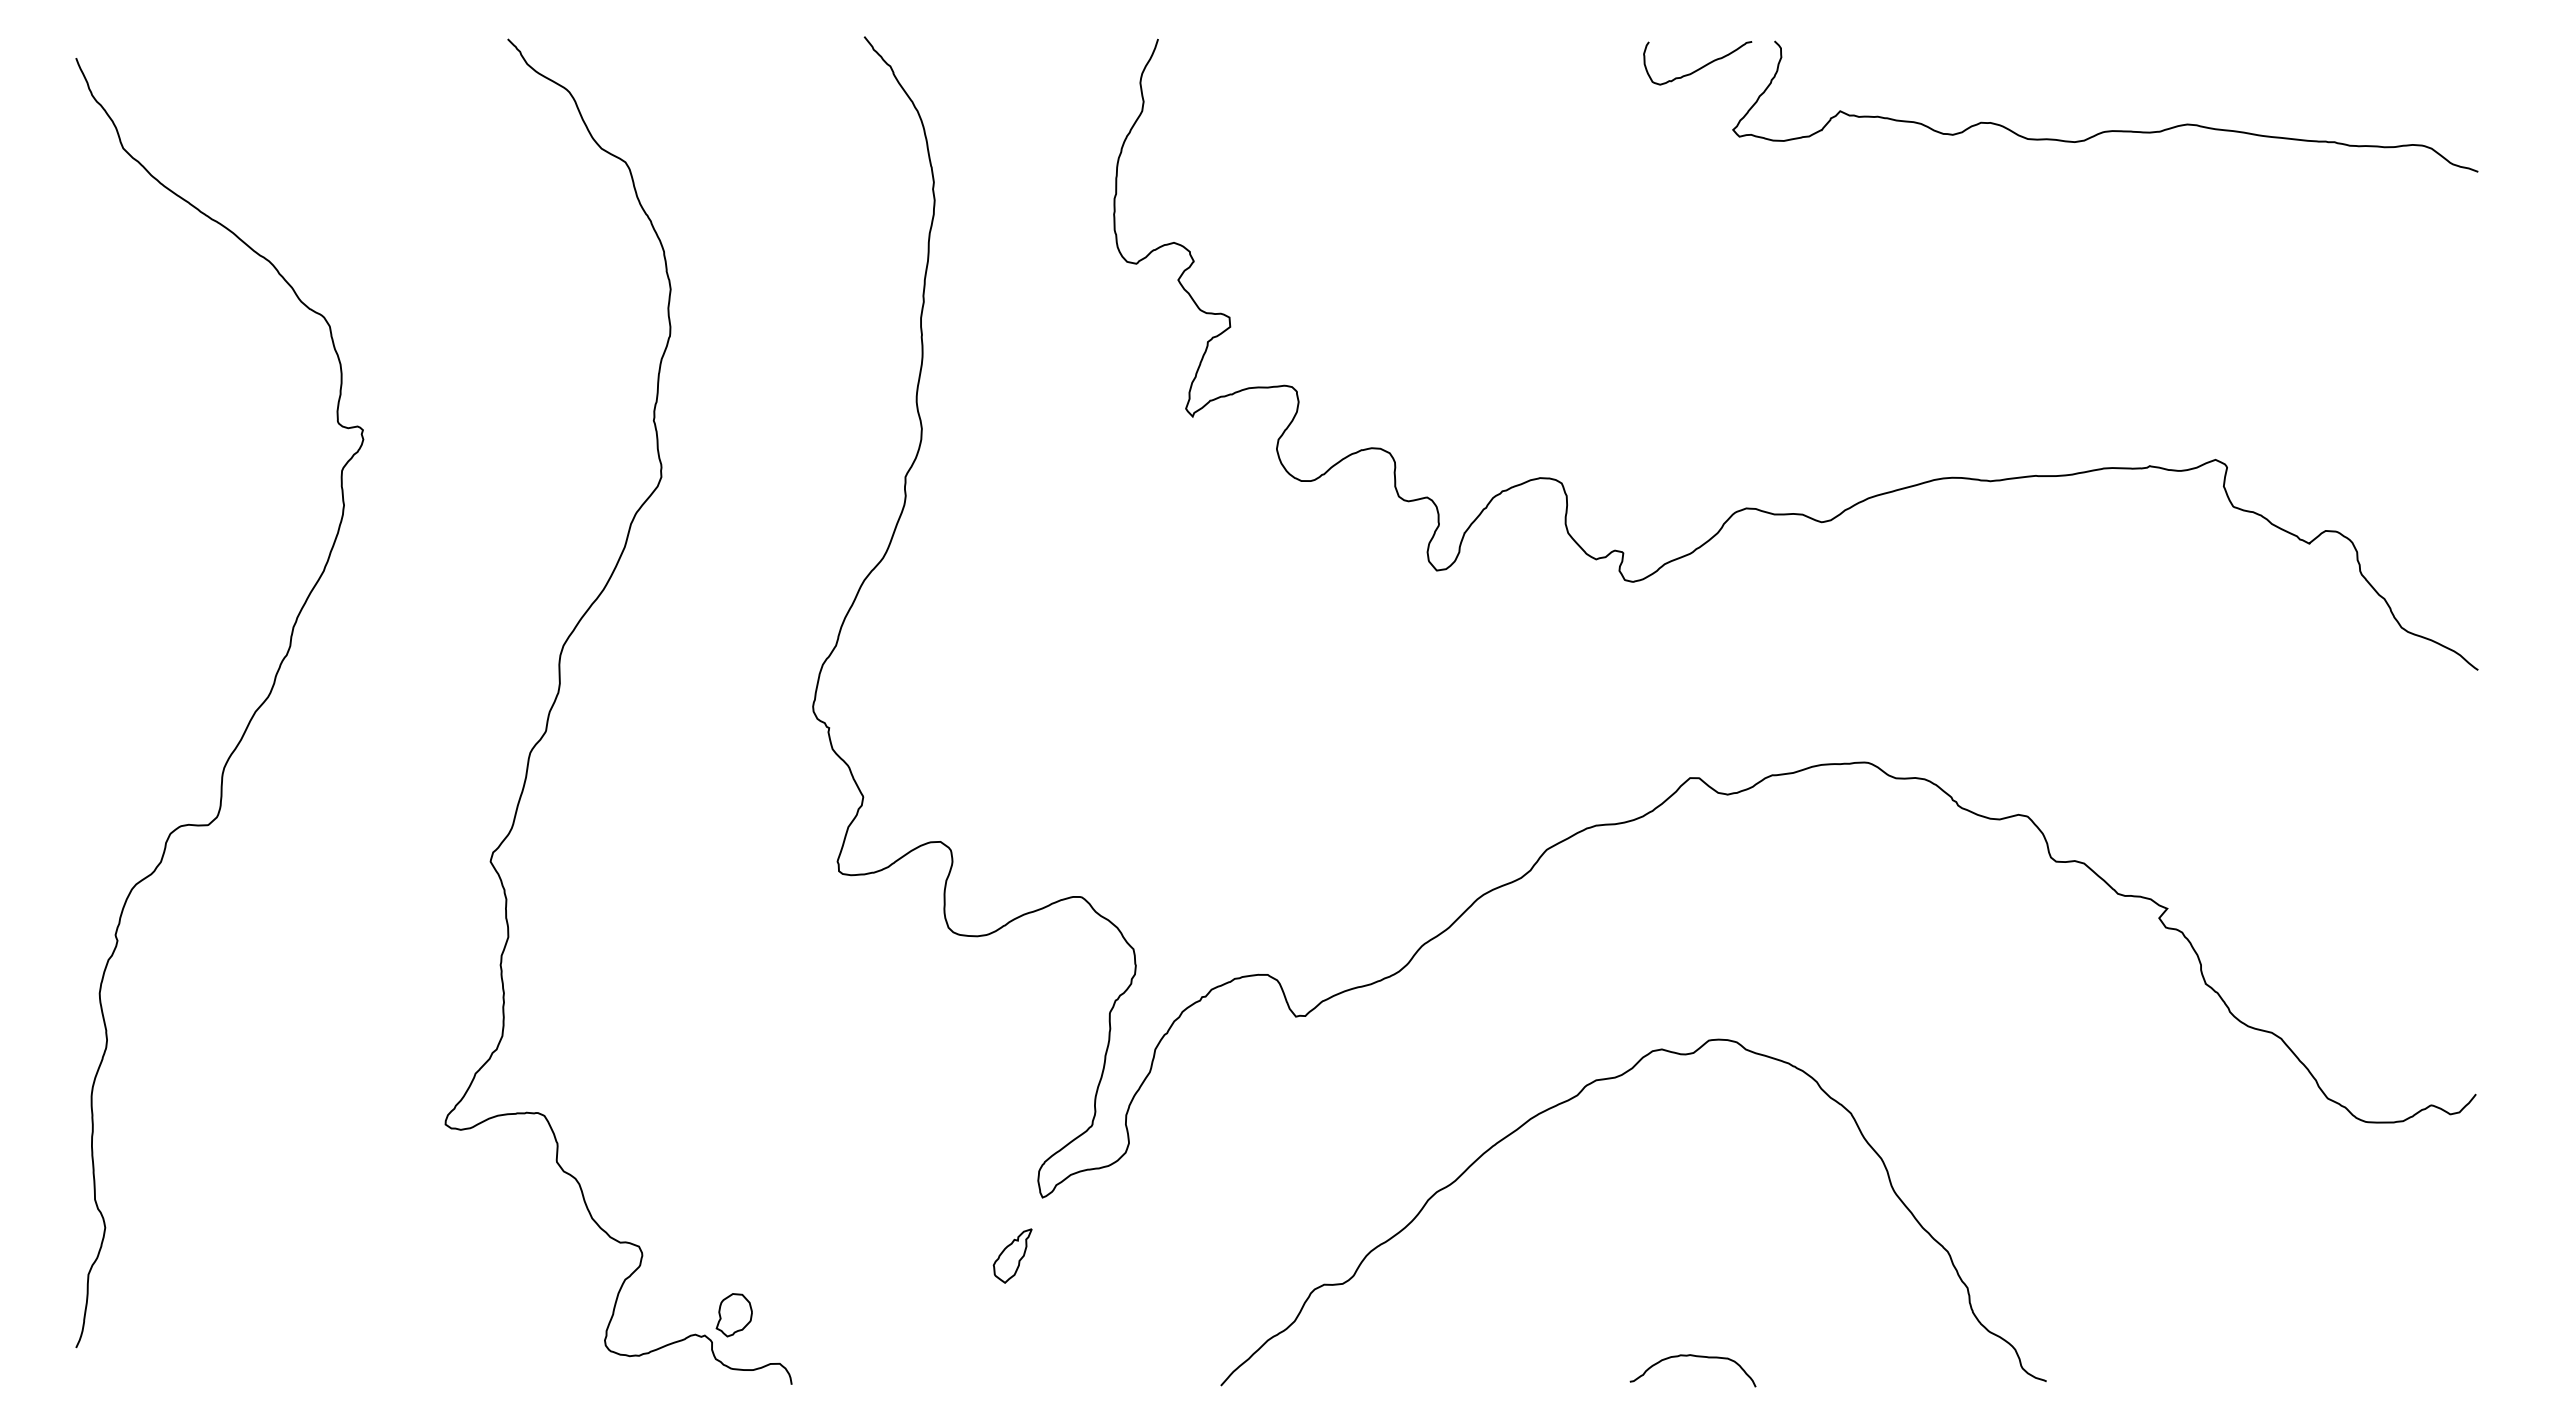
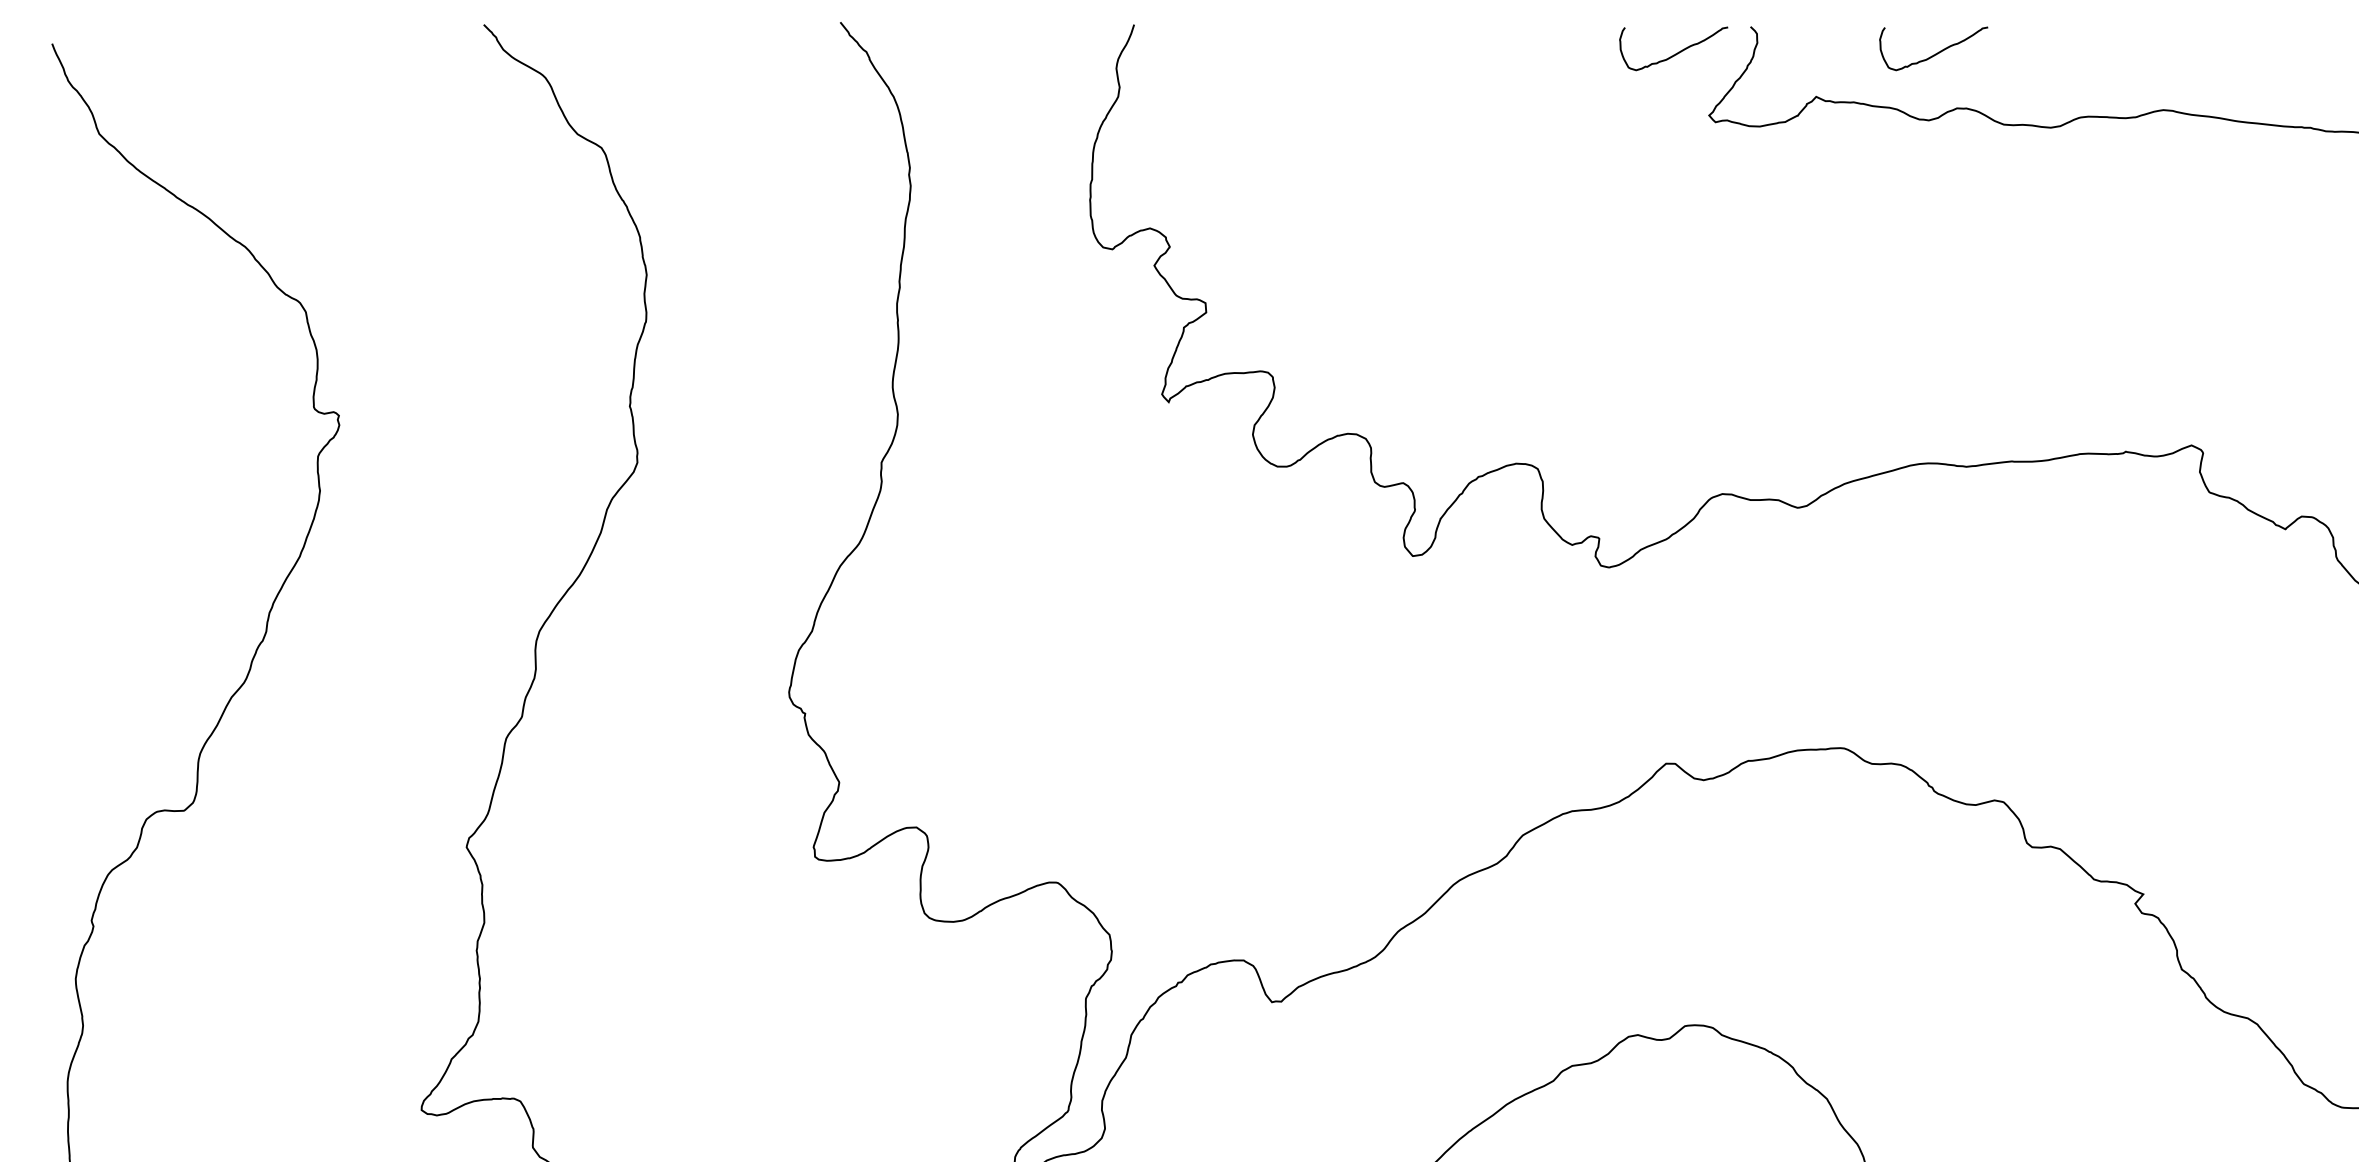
curve: (1961, 66) -> (1937, 52), added

